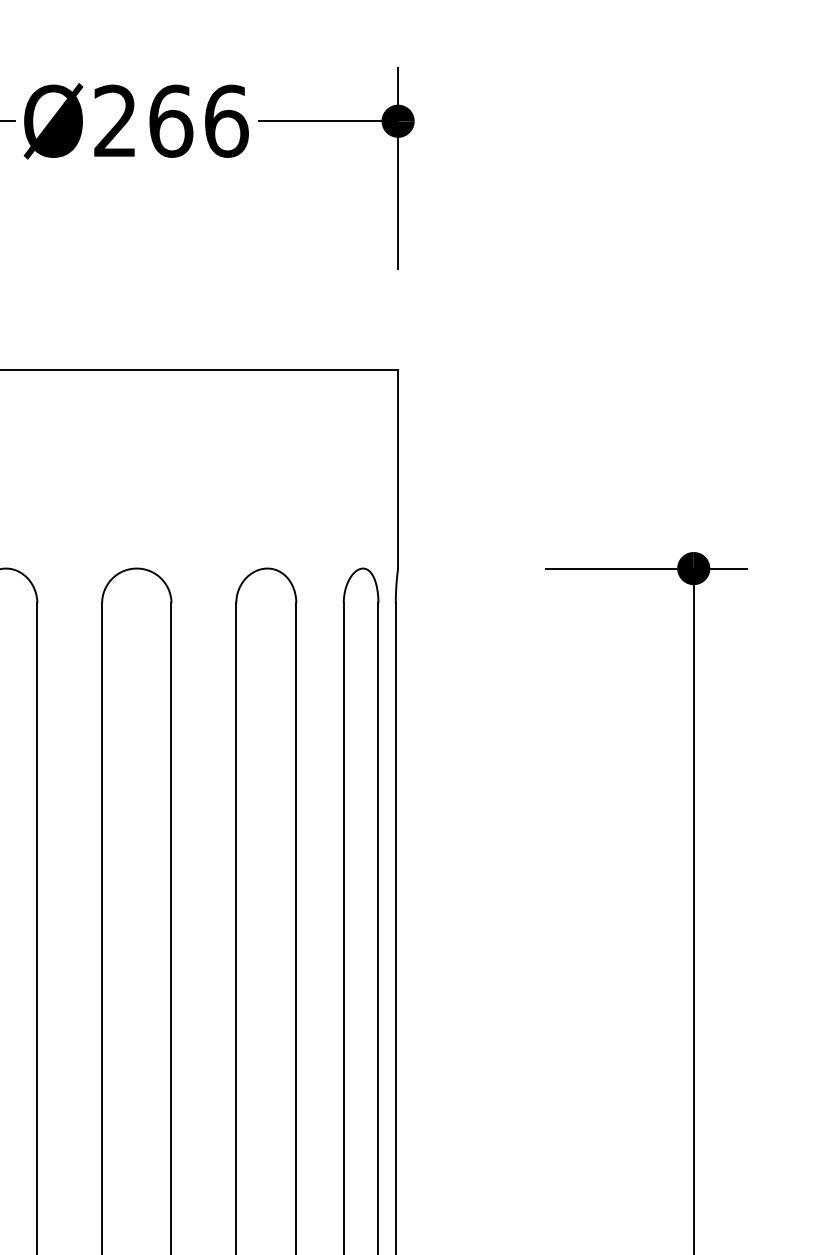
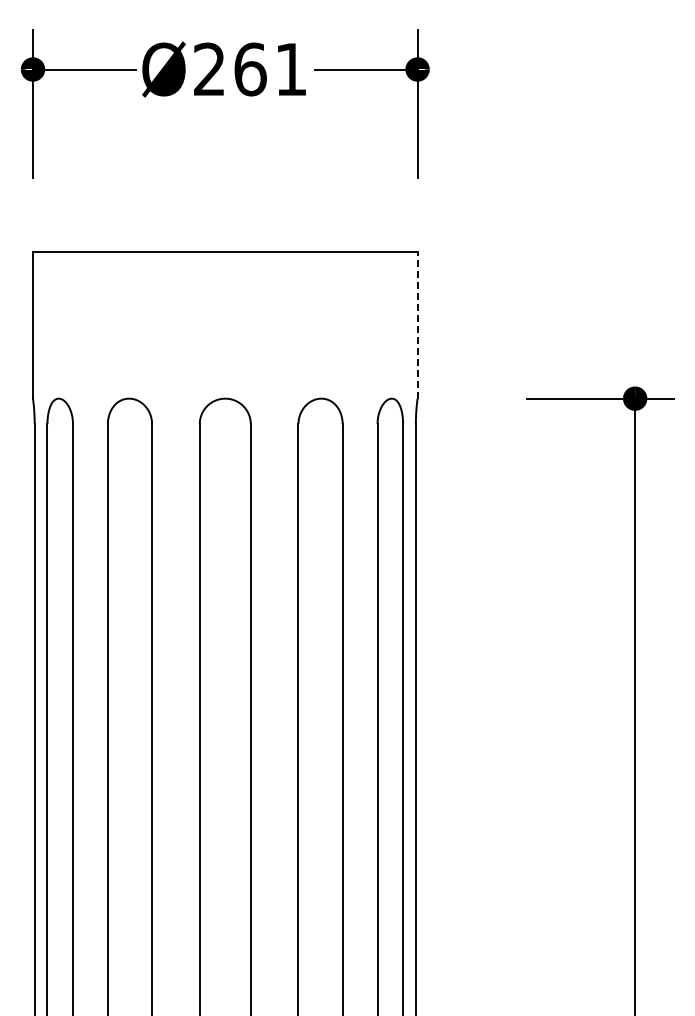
text: (226, 121) -> (291, 69), Ø266 -> Ø261
line: (398, 469) -> (417, 325), solid -> dashed

